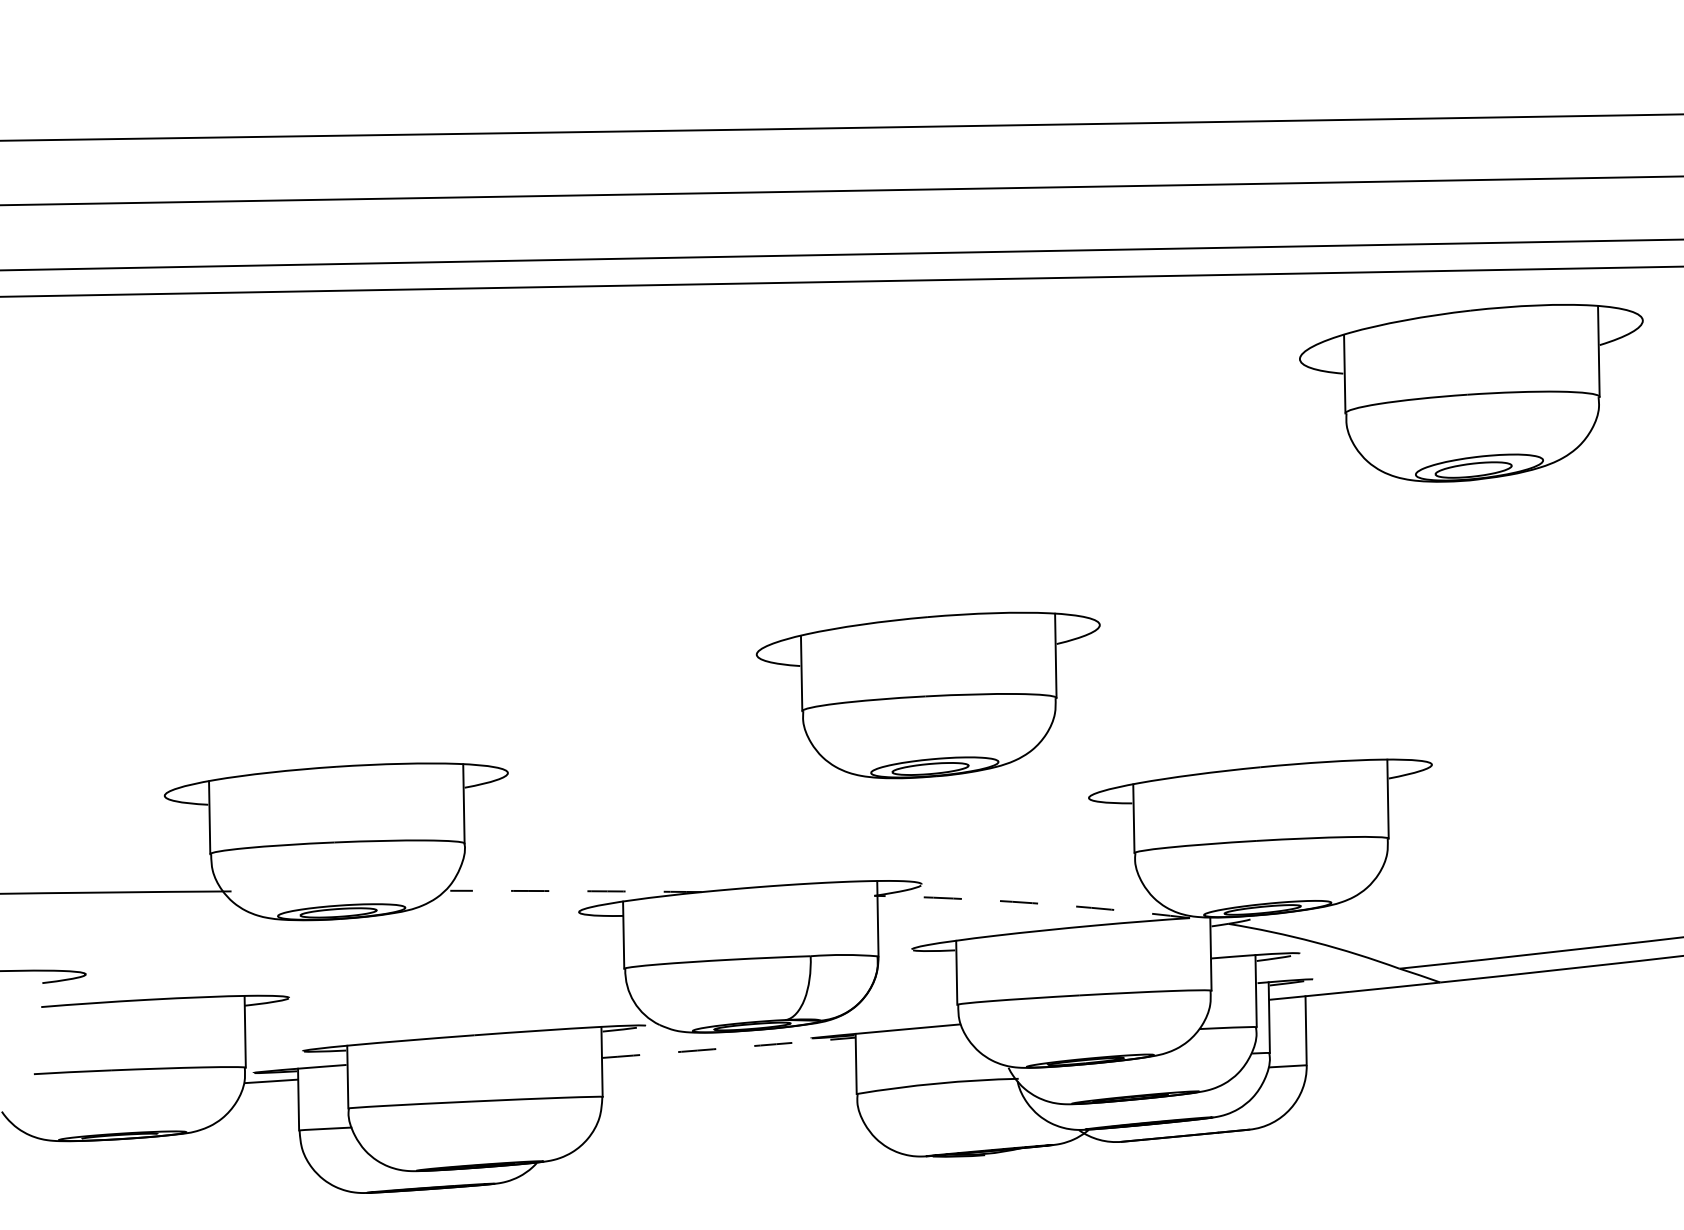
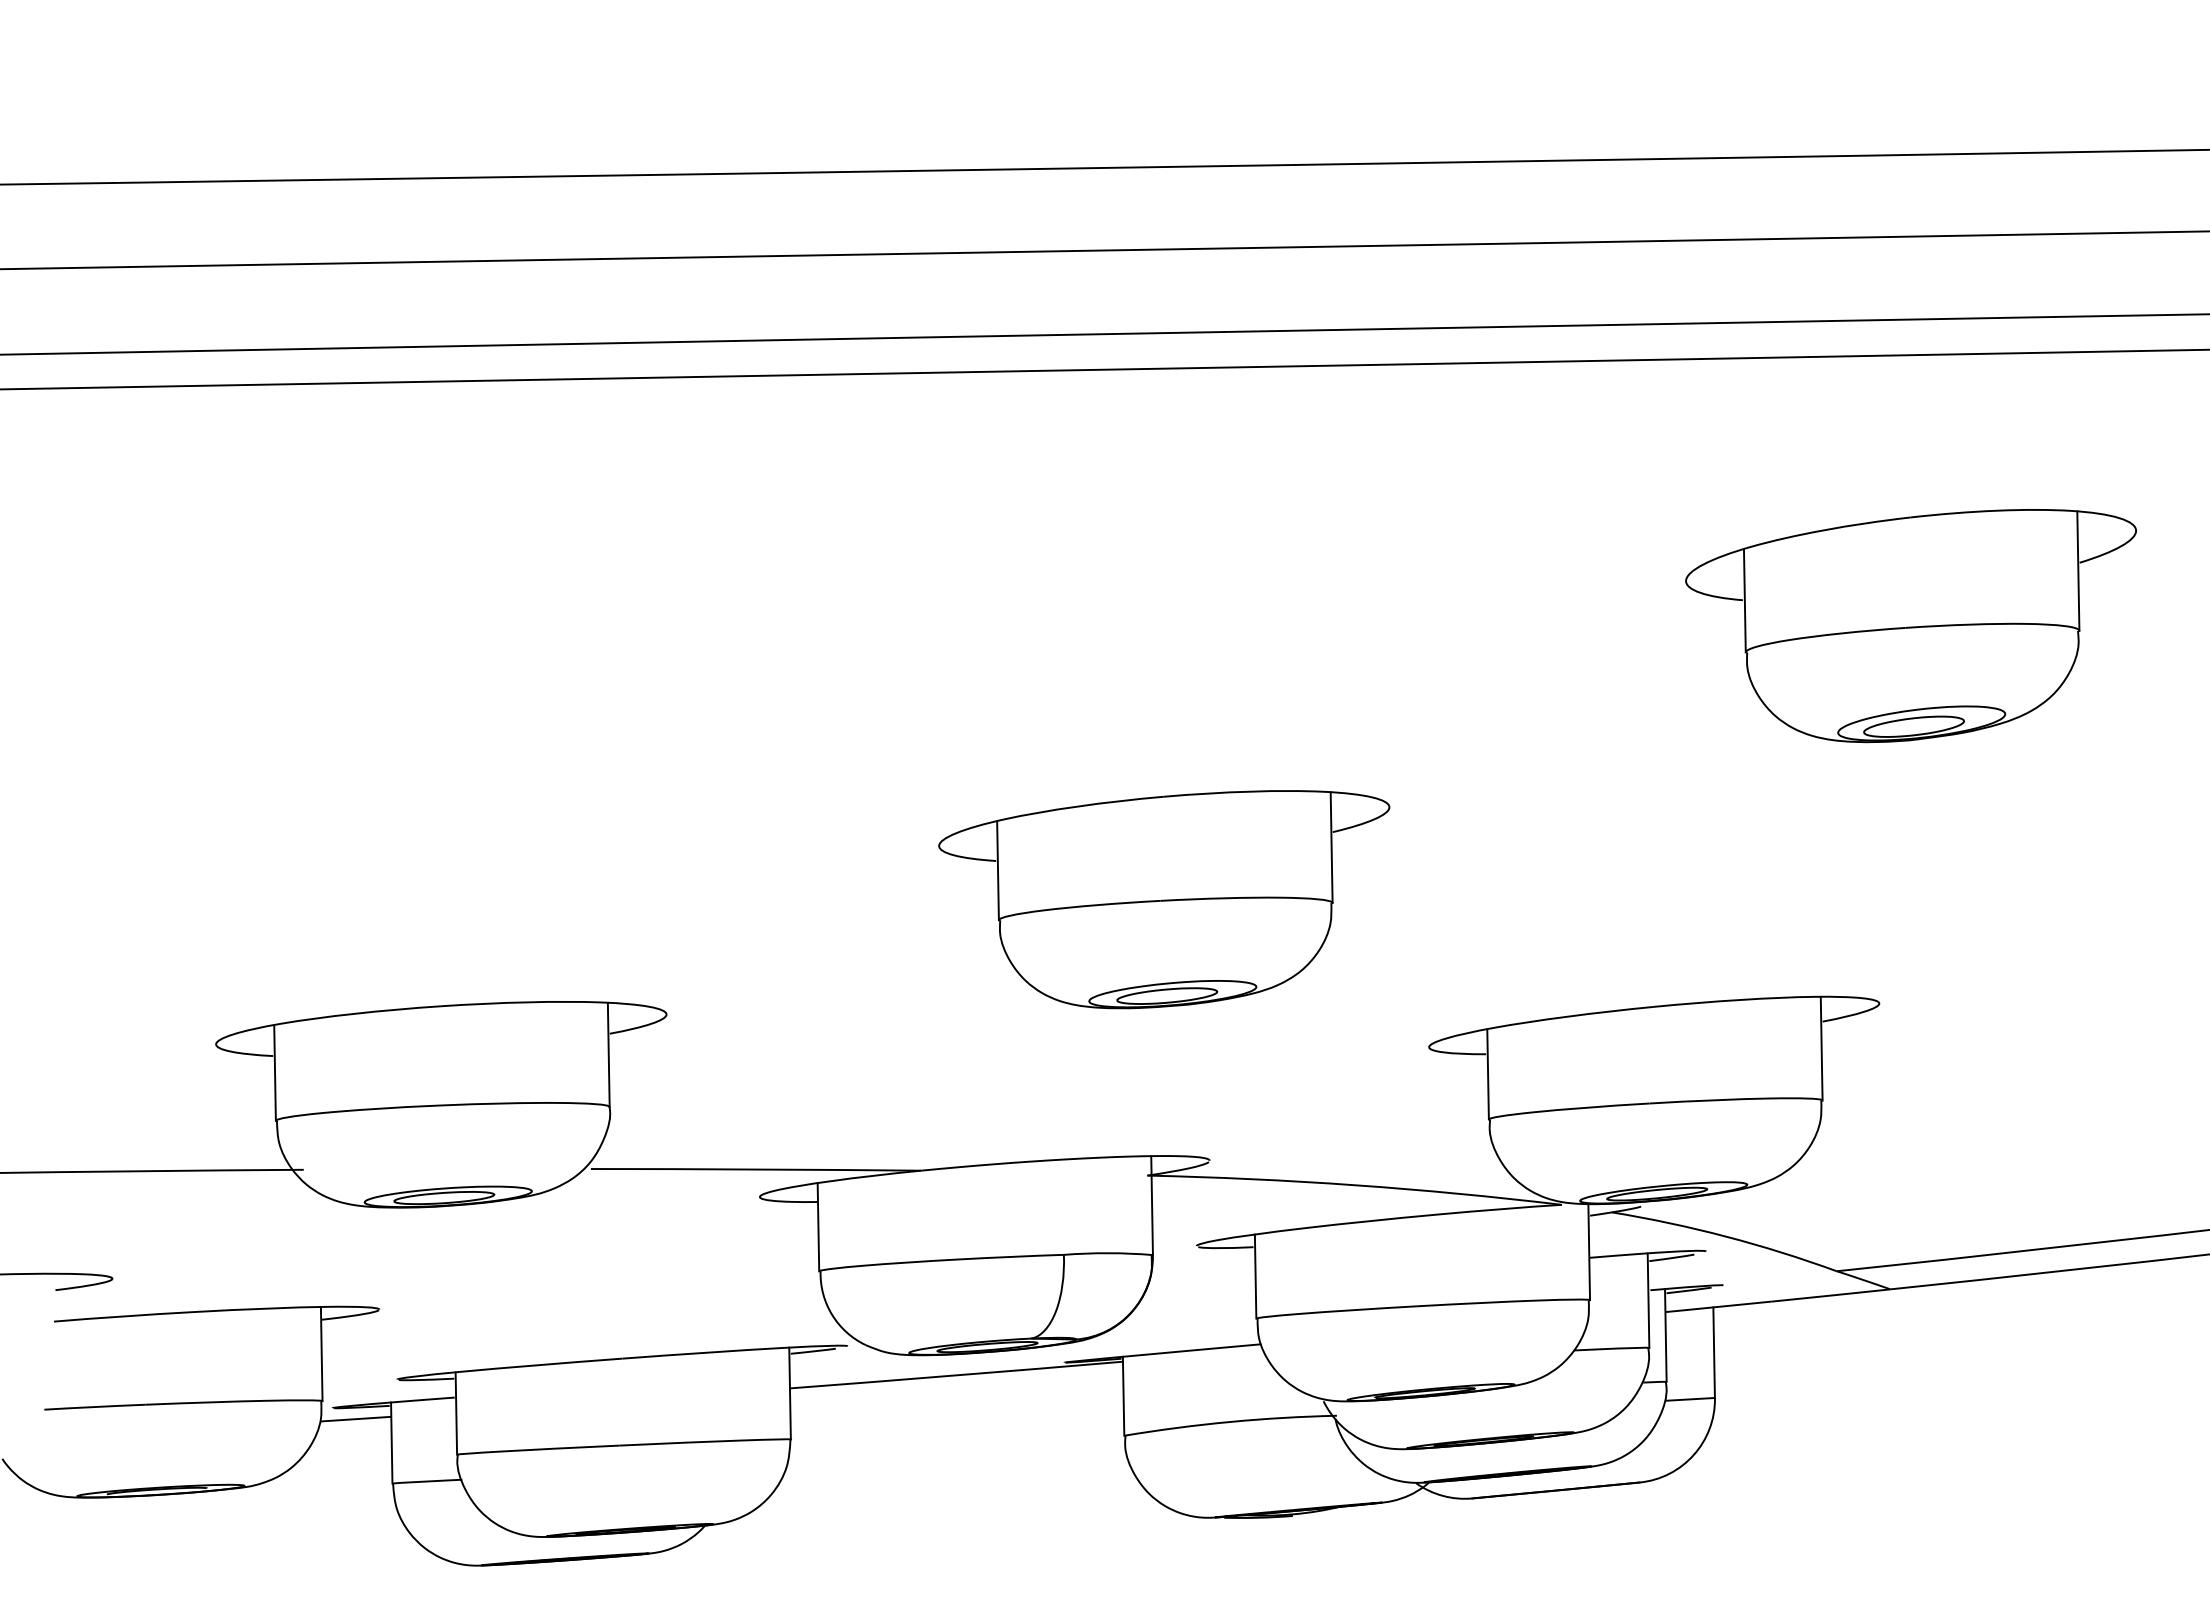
part: (1470, 393) -> (1910, 626), moved
part: (928, 695) -> (1164, 899), moved
arc: (576, 891) -> (756, 1169), dashed -> solid
arc: (1032, 903) -> (1354, 1185), dashed -> solid
arc: (728, 1048) -> (956, 1375), dashed -> solid

